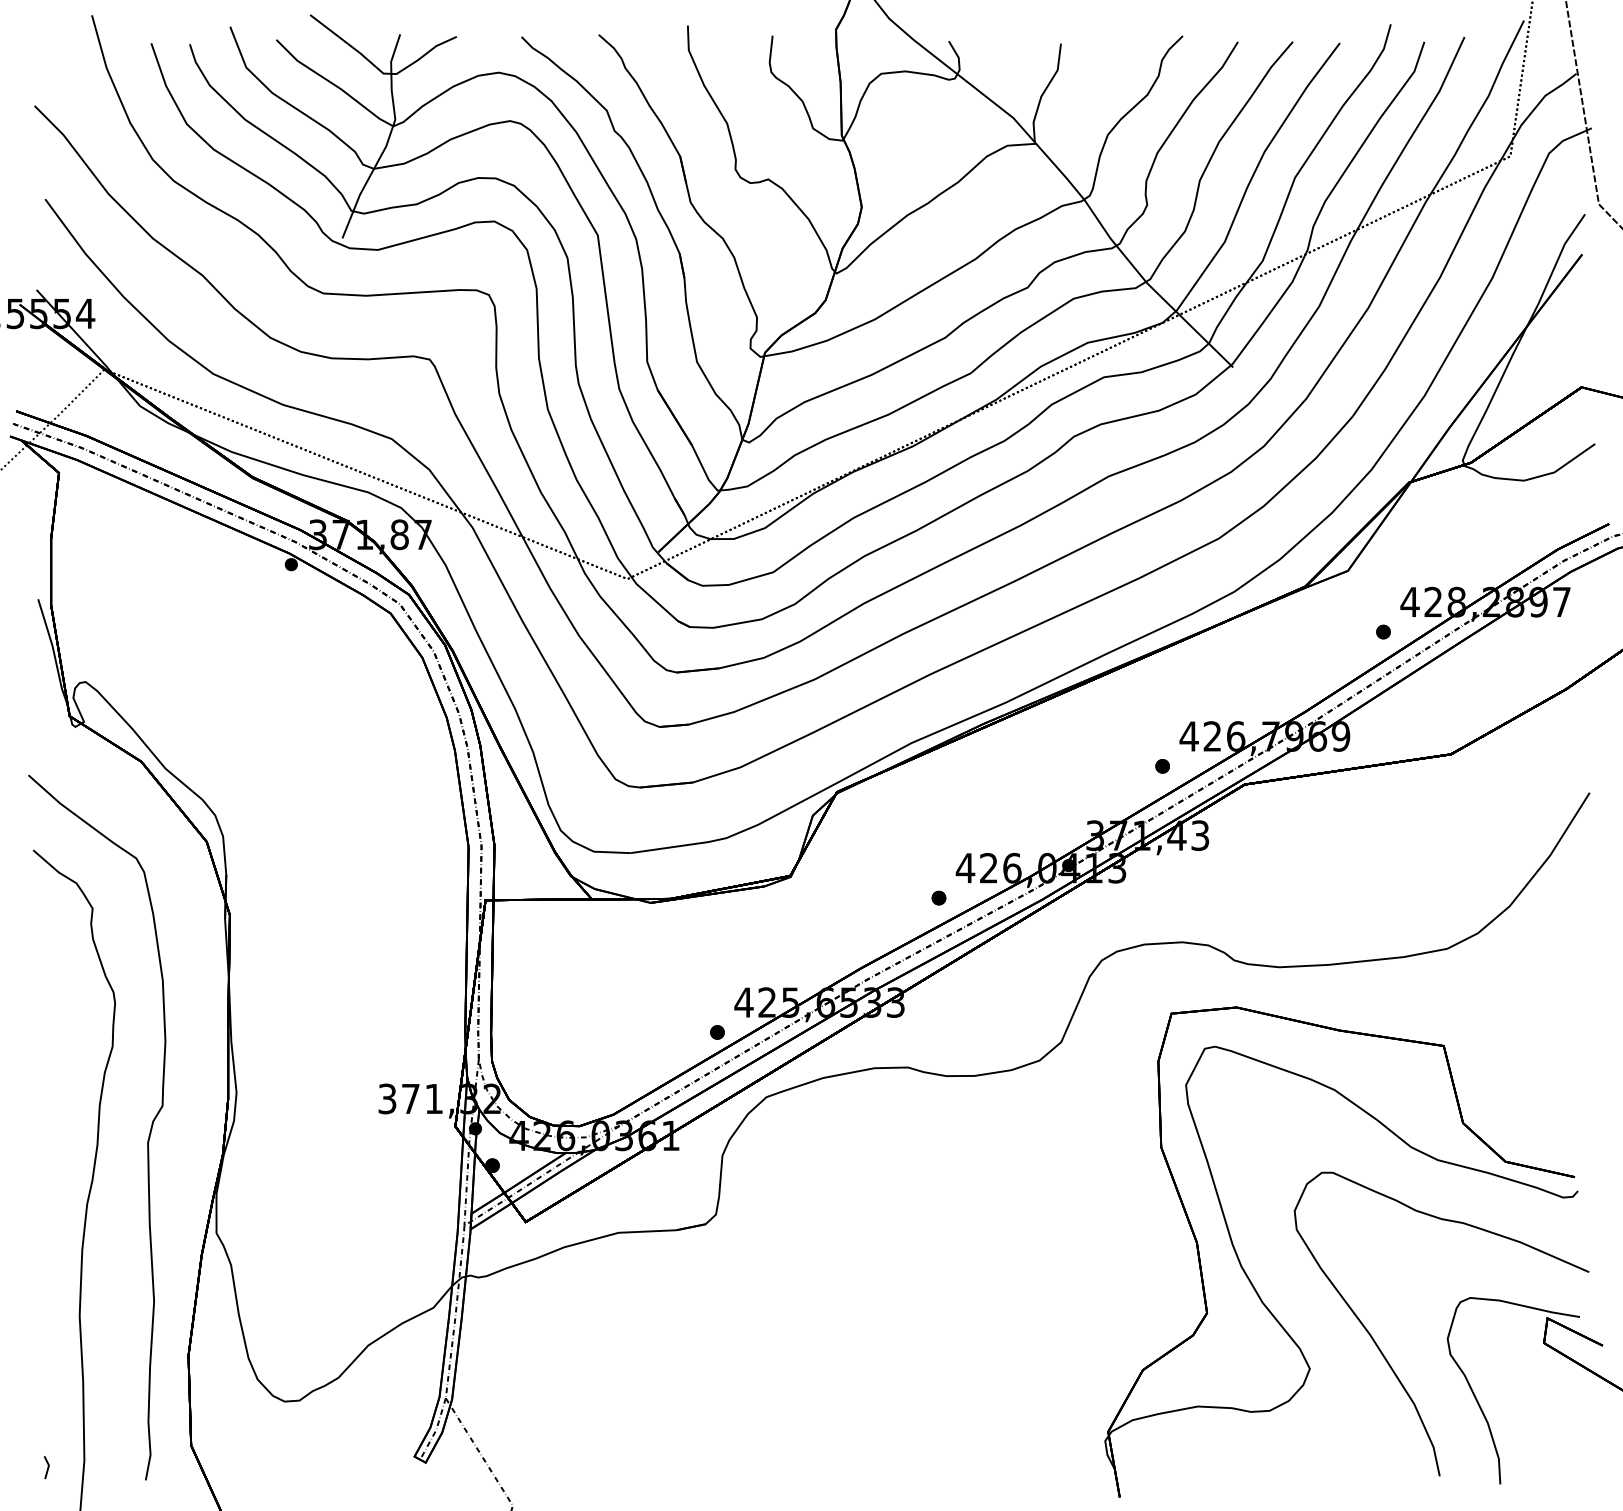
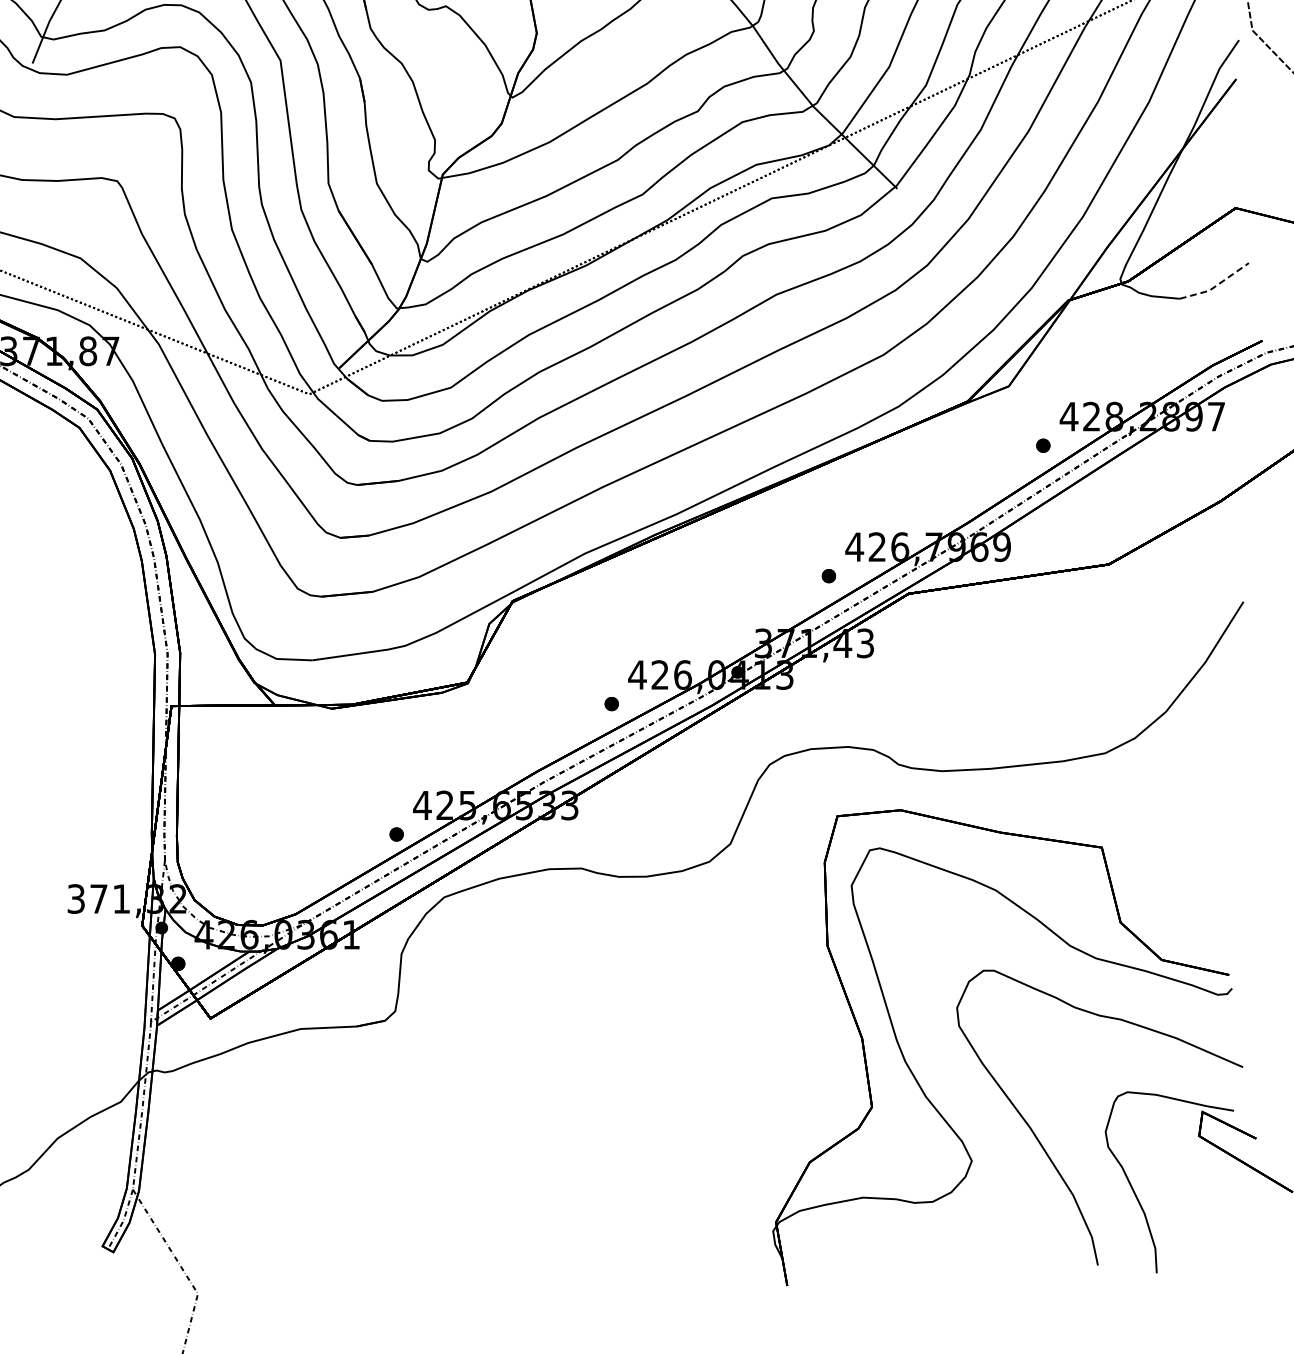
line: (1561, 467) -> (1216, 285), solid -> dashed

